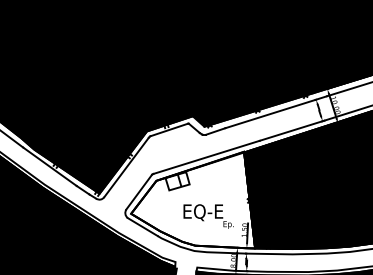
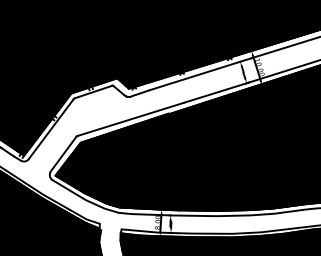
fill: (193, 199) -> (117, 161), added

